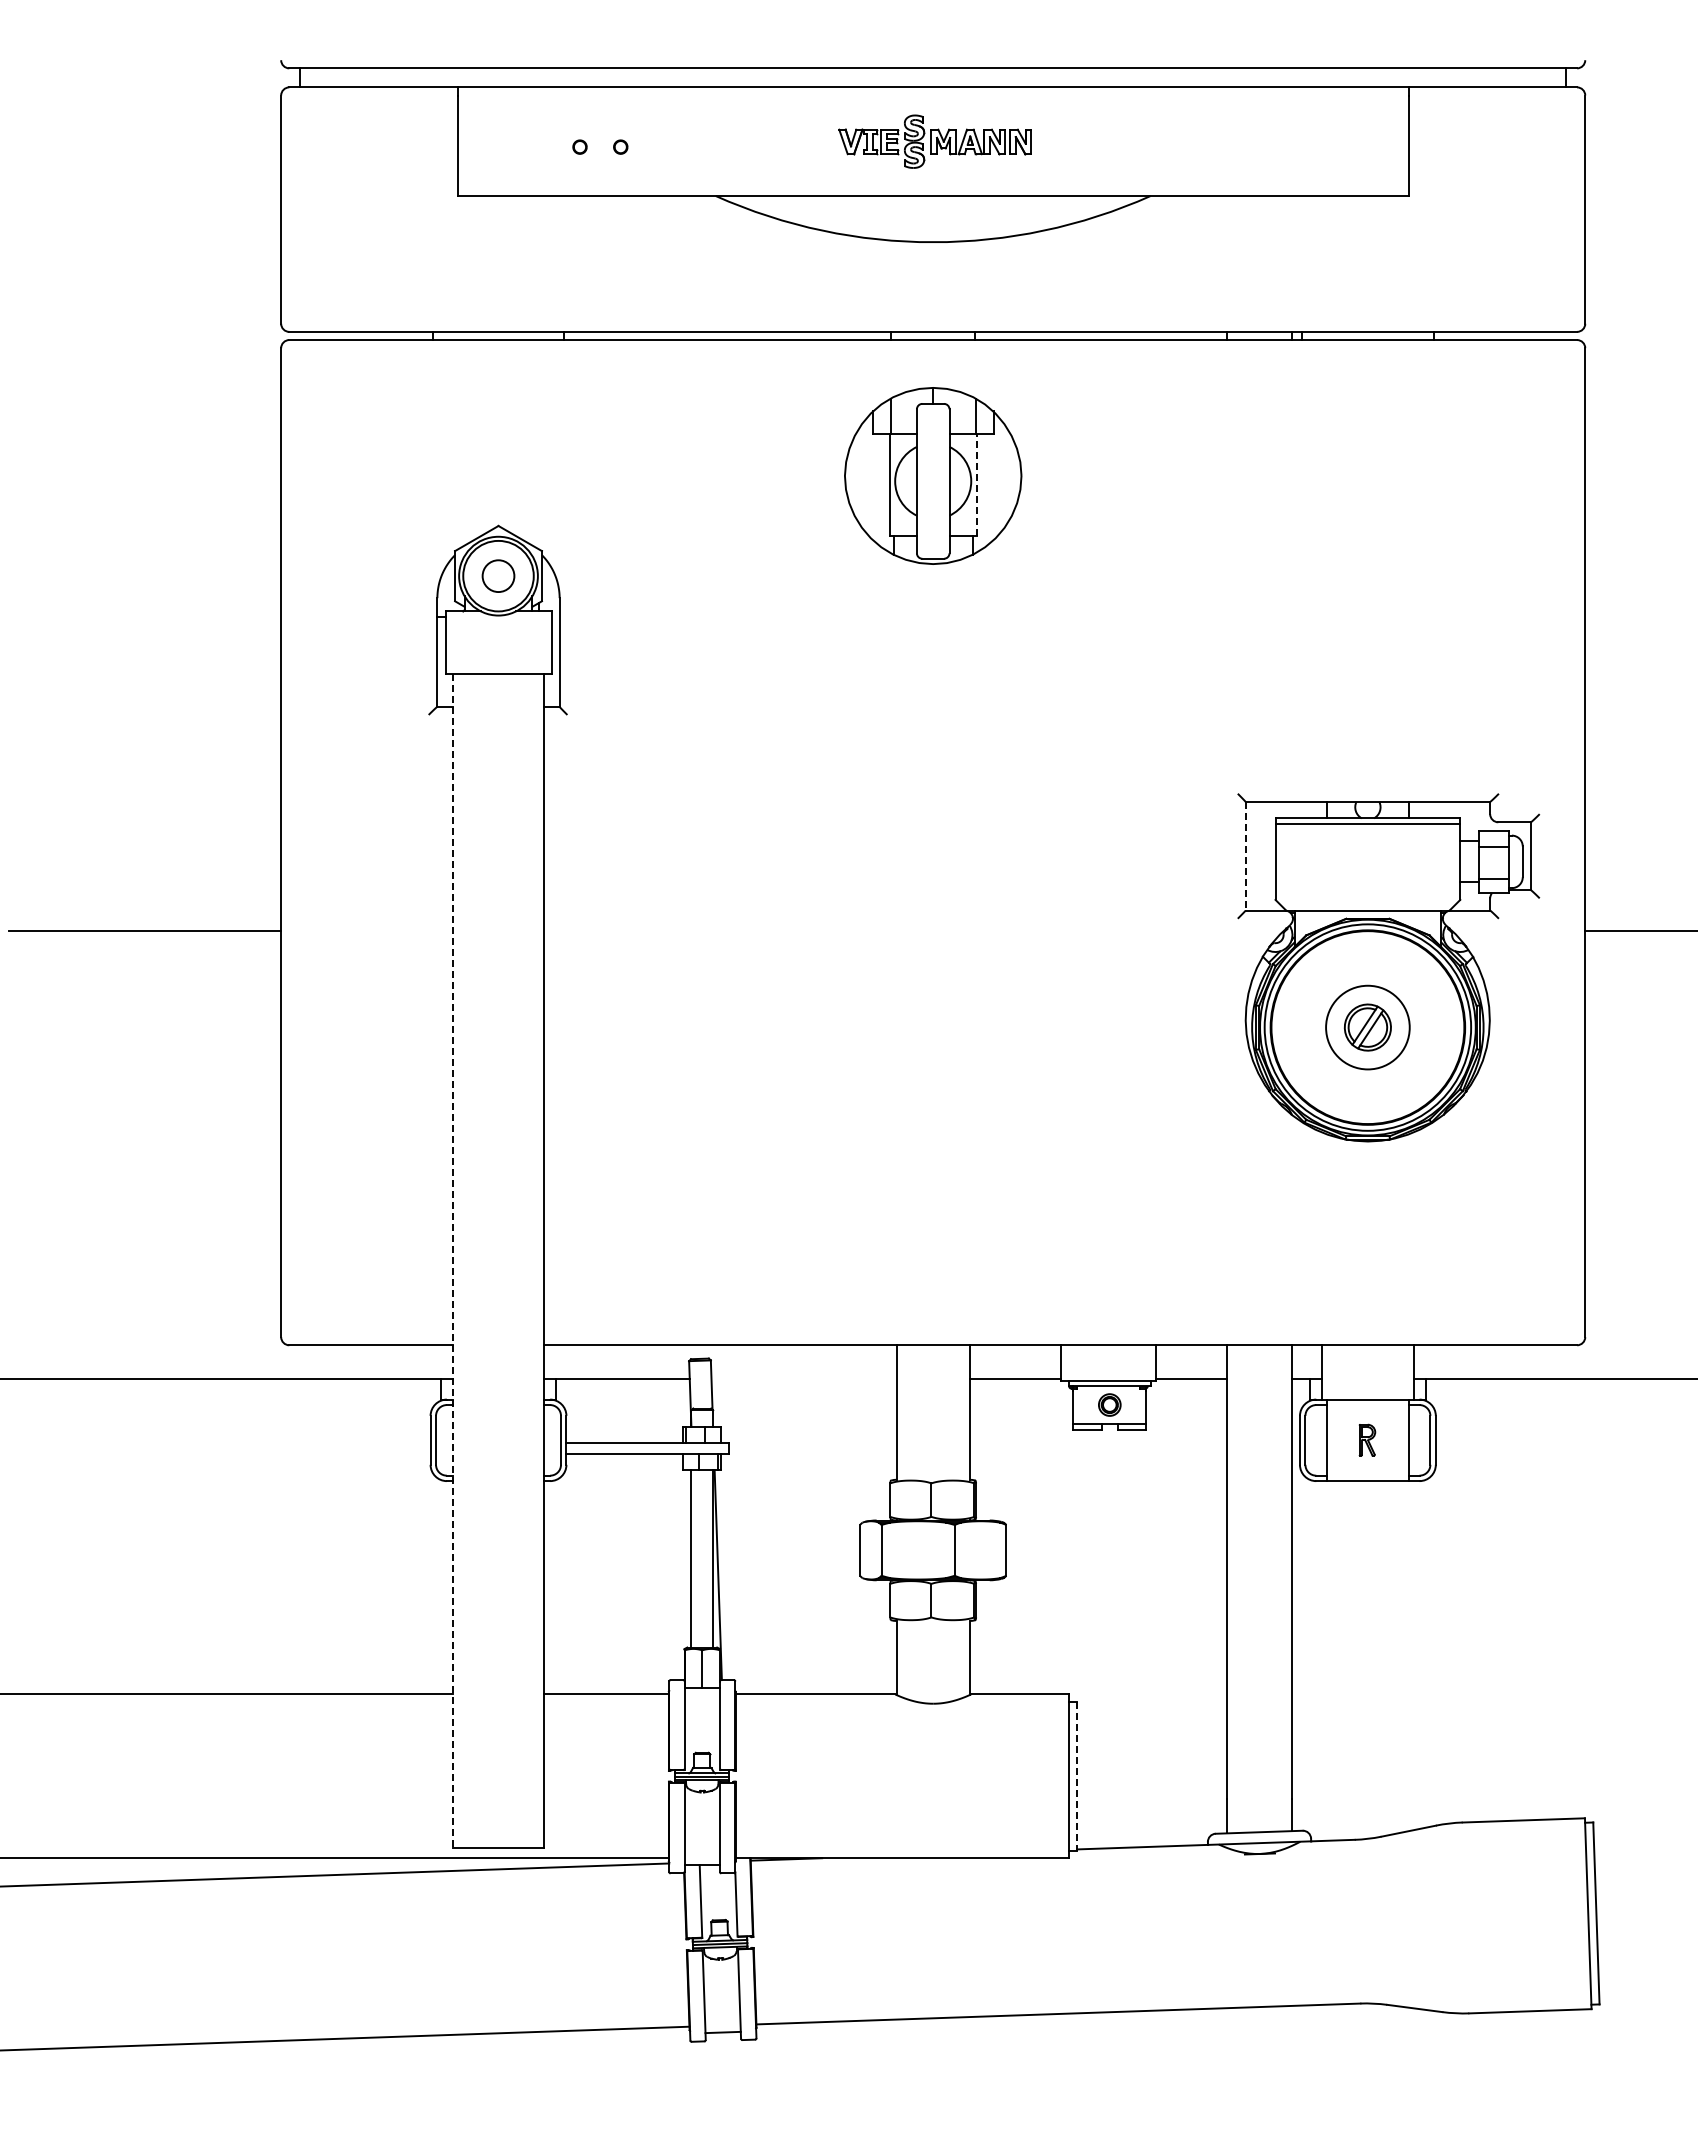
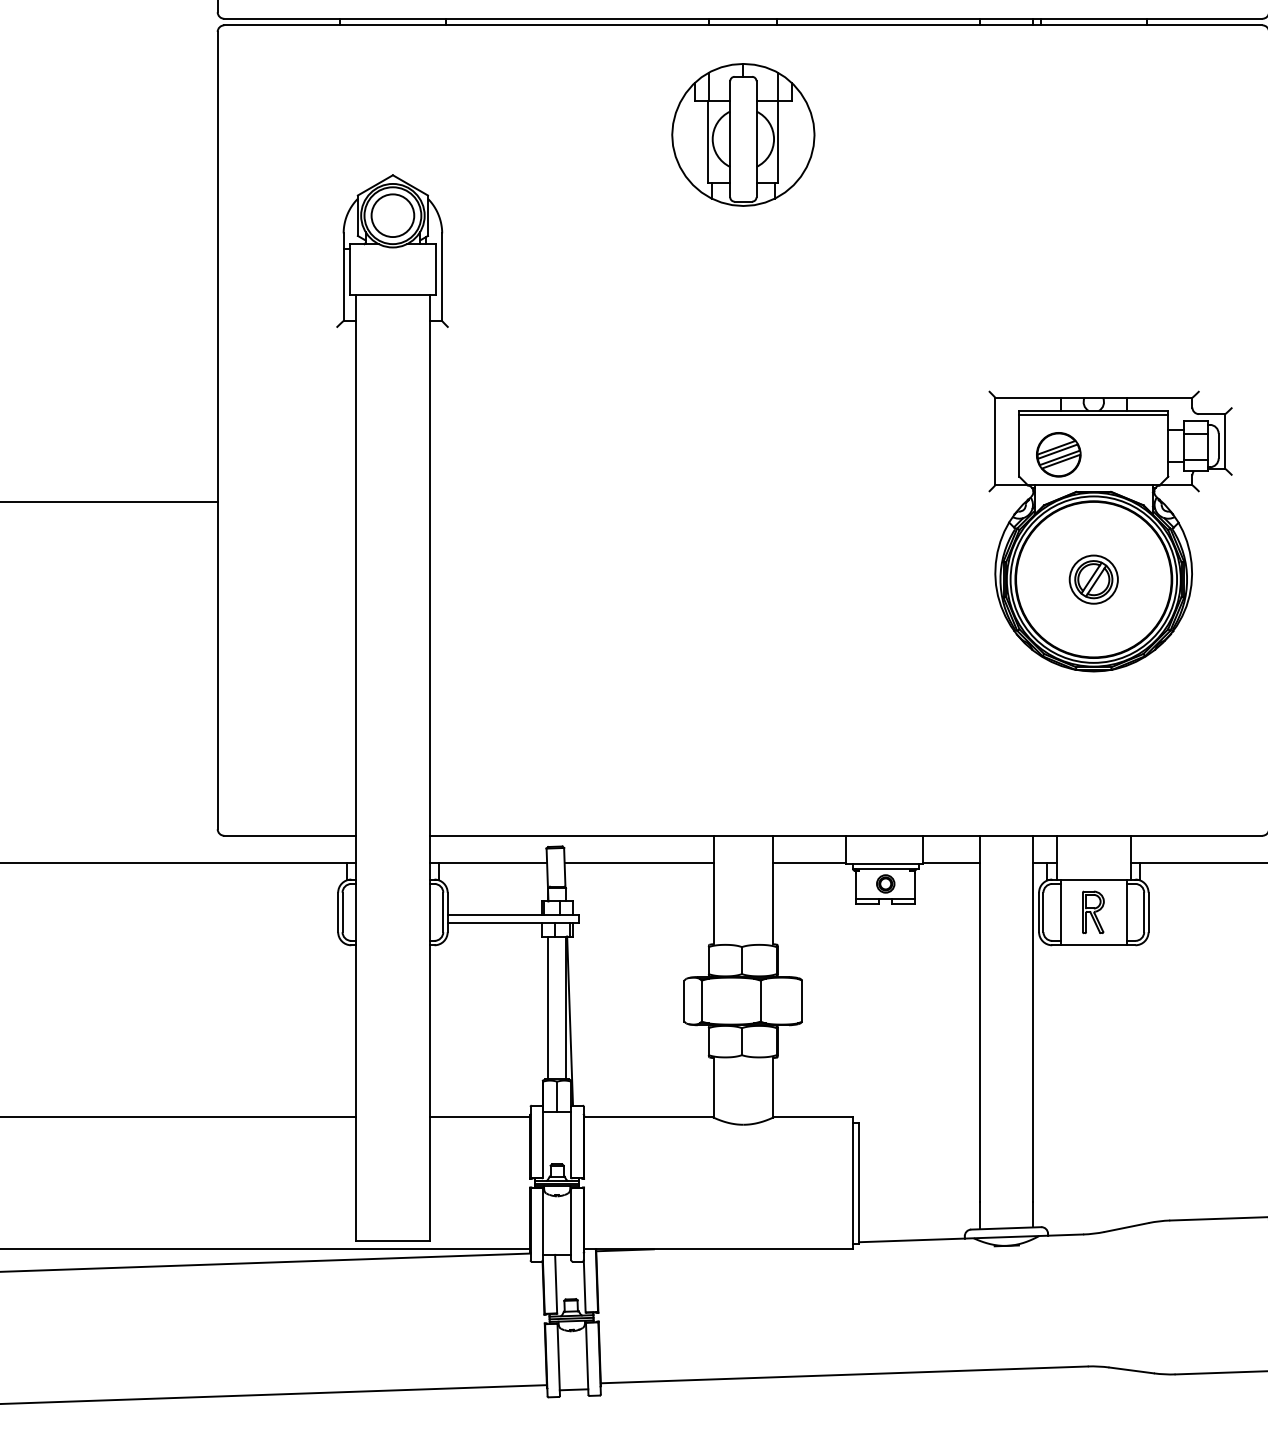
line: (976, 484) -> (778, 141), dashed -> solid
circle: (498, 575) -> (392, 215), size x1.67
line: (1245, 856) -> (995, 441), dashed -> solid
part: (1324, 872) -> (1058, 454), added
circle: (1367, 1027) -> (1093, 579), size x0.71
line: (452, 1260) -> (355, 767), dashed -> solid
line: (803, 1379) -> (638, 863), added
part: (1367, 1439) -> (1093, 911), size x1.67
line: (1077, 1776) -> (859, 1183), dashed -> solid

